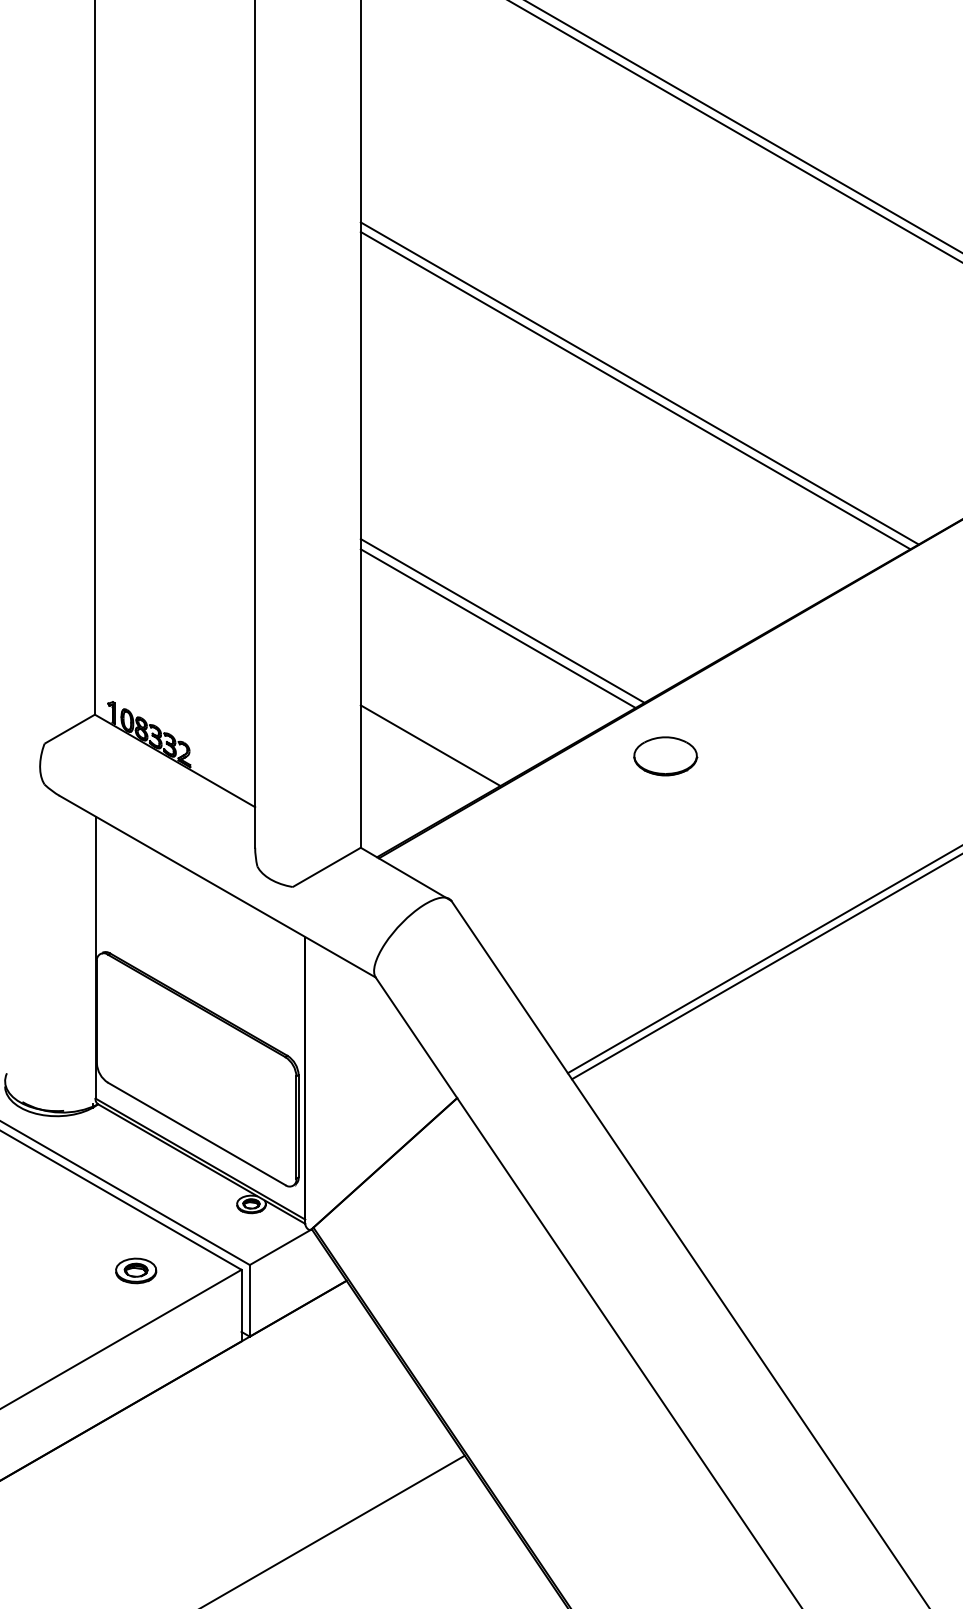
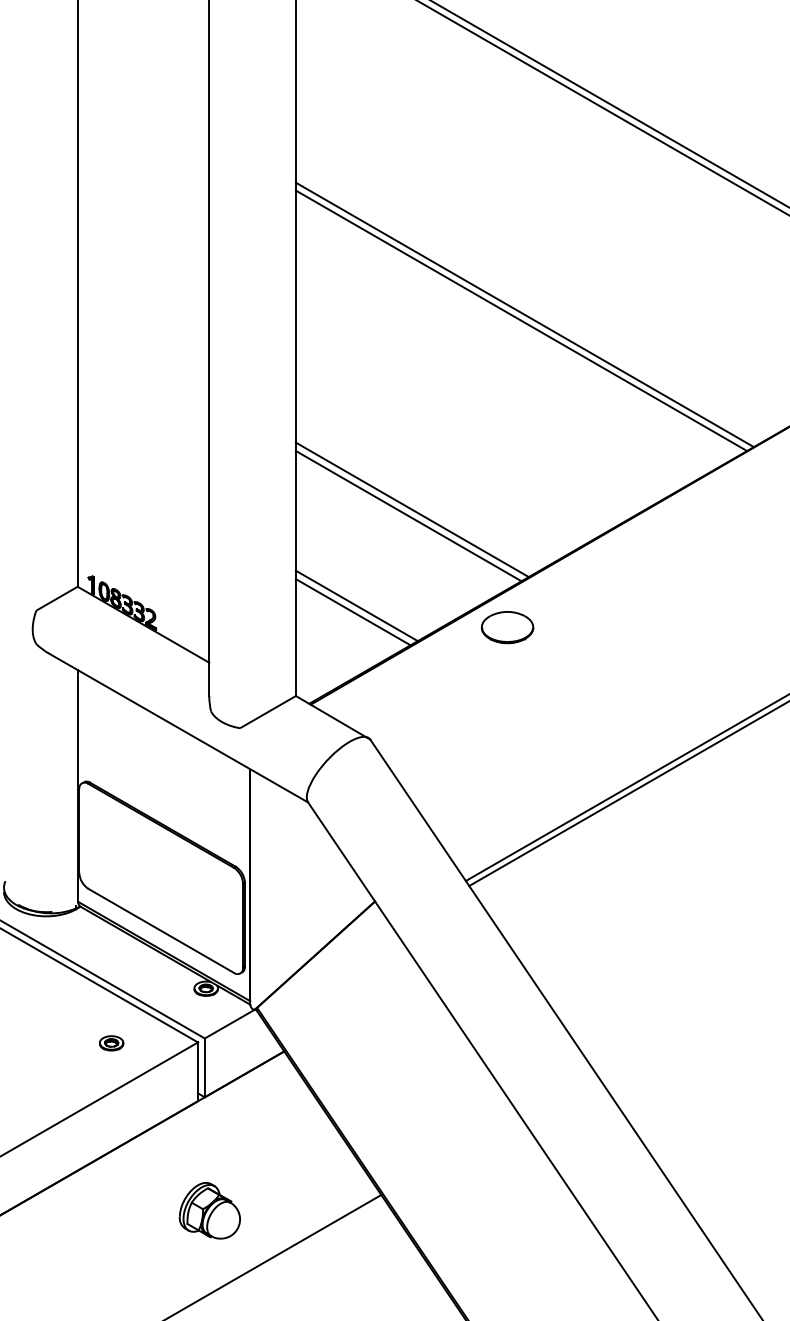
line: (434, 737) -> (356, 605), added
part: (665, 756) -> (507, 627), moved
part: (136, 1270) -> (111, 1042), size x0.71
part: (255, 1474) -> (209, 1210), added

